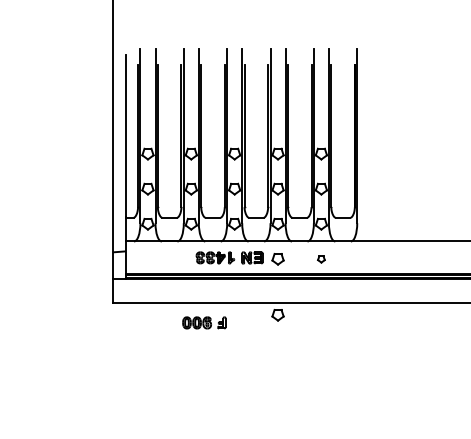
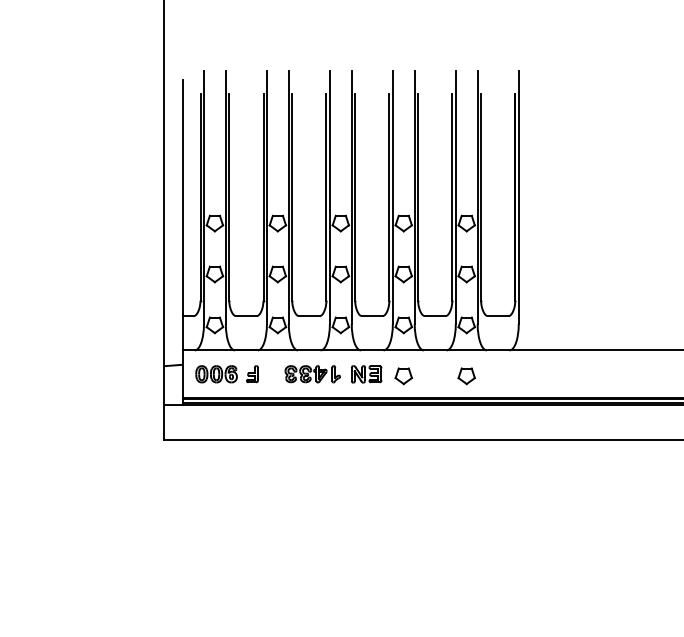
part: (321, 259) -> (466, 376), size x1.67
part: (277, 315) -> (402, 457), removed
part: (204, 322) -> (227, 373), moved

